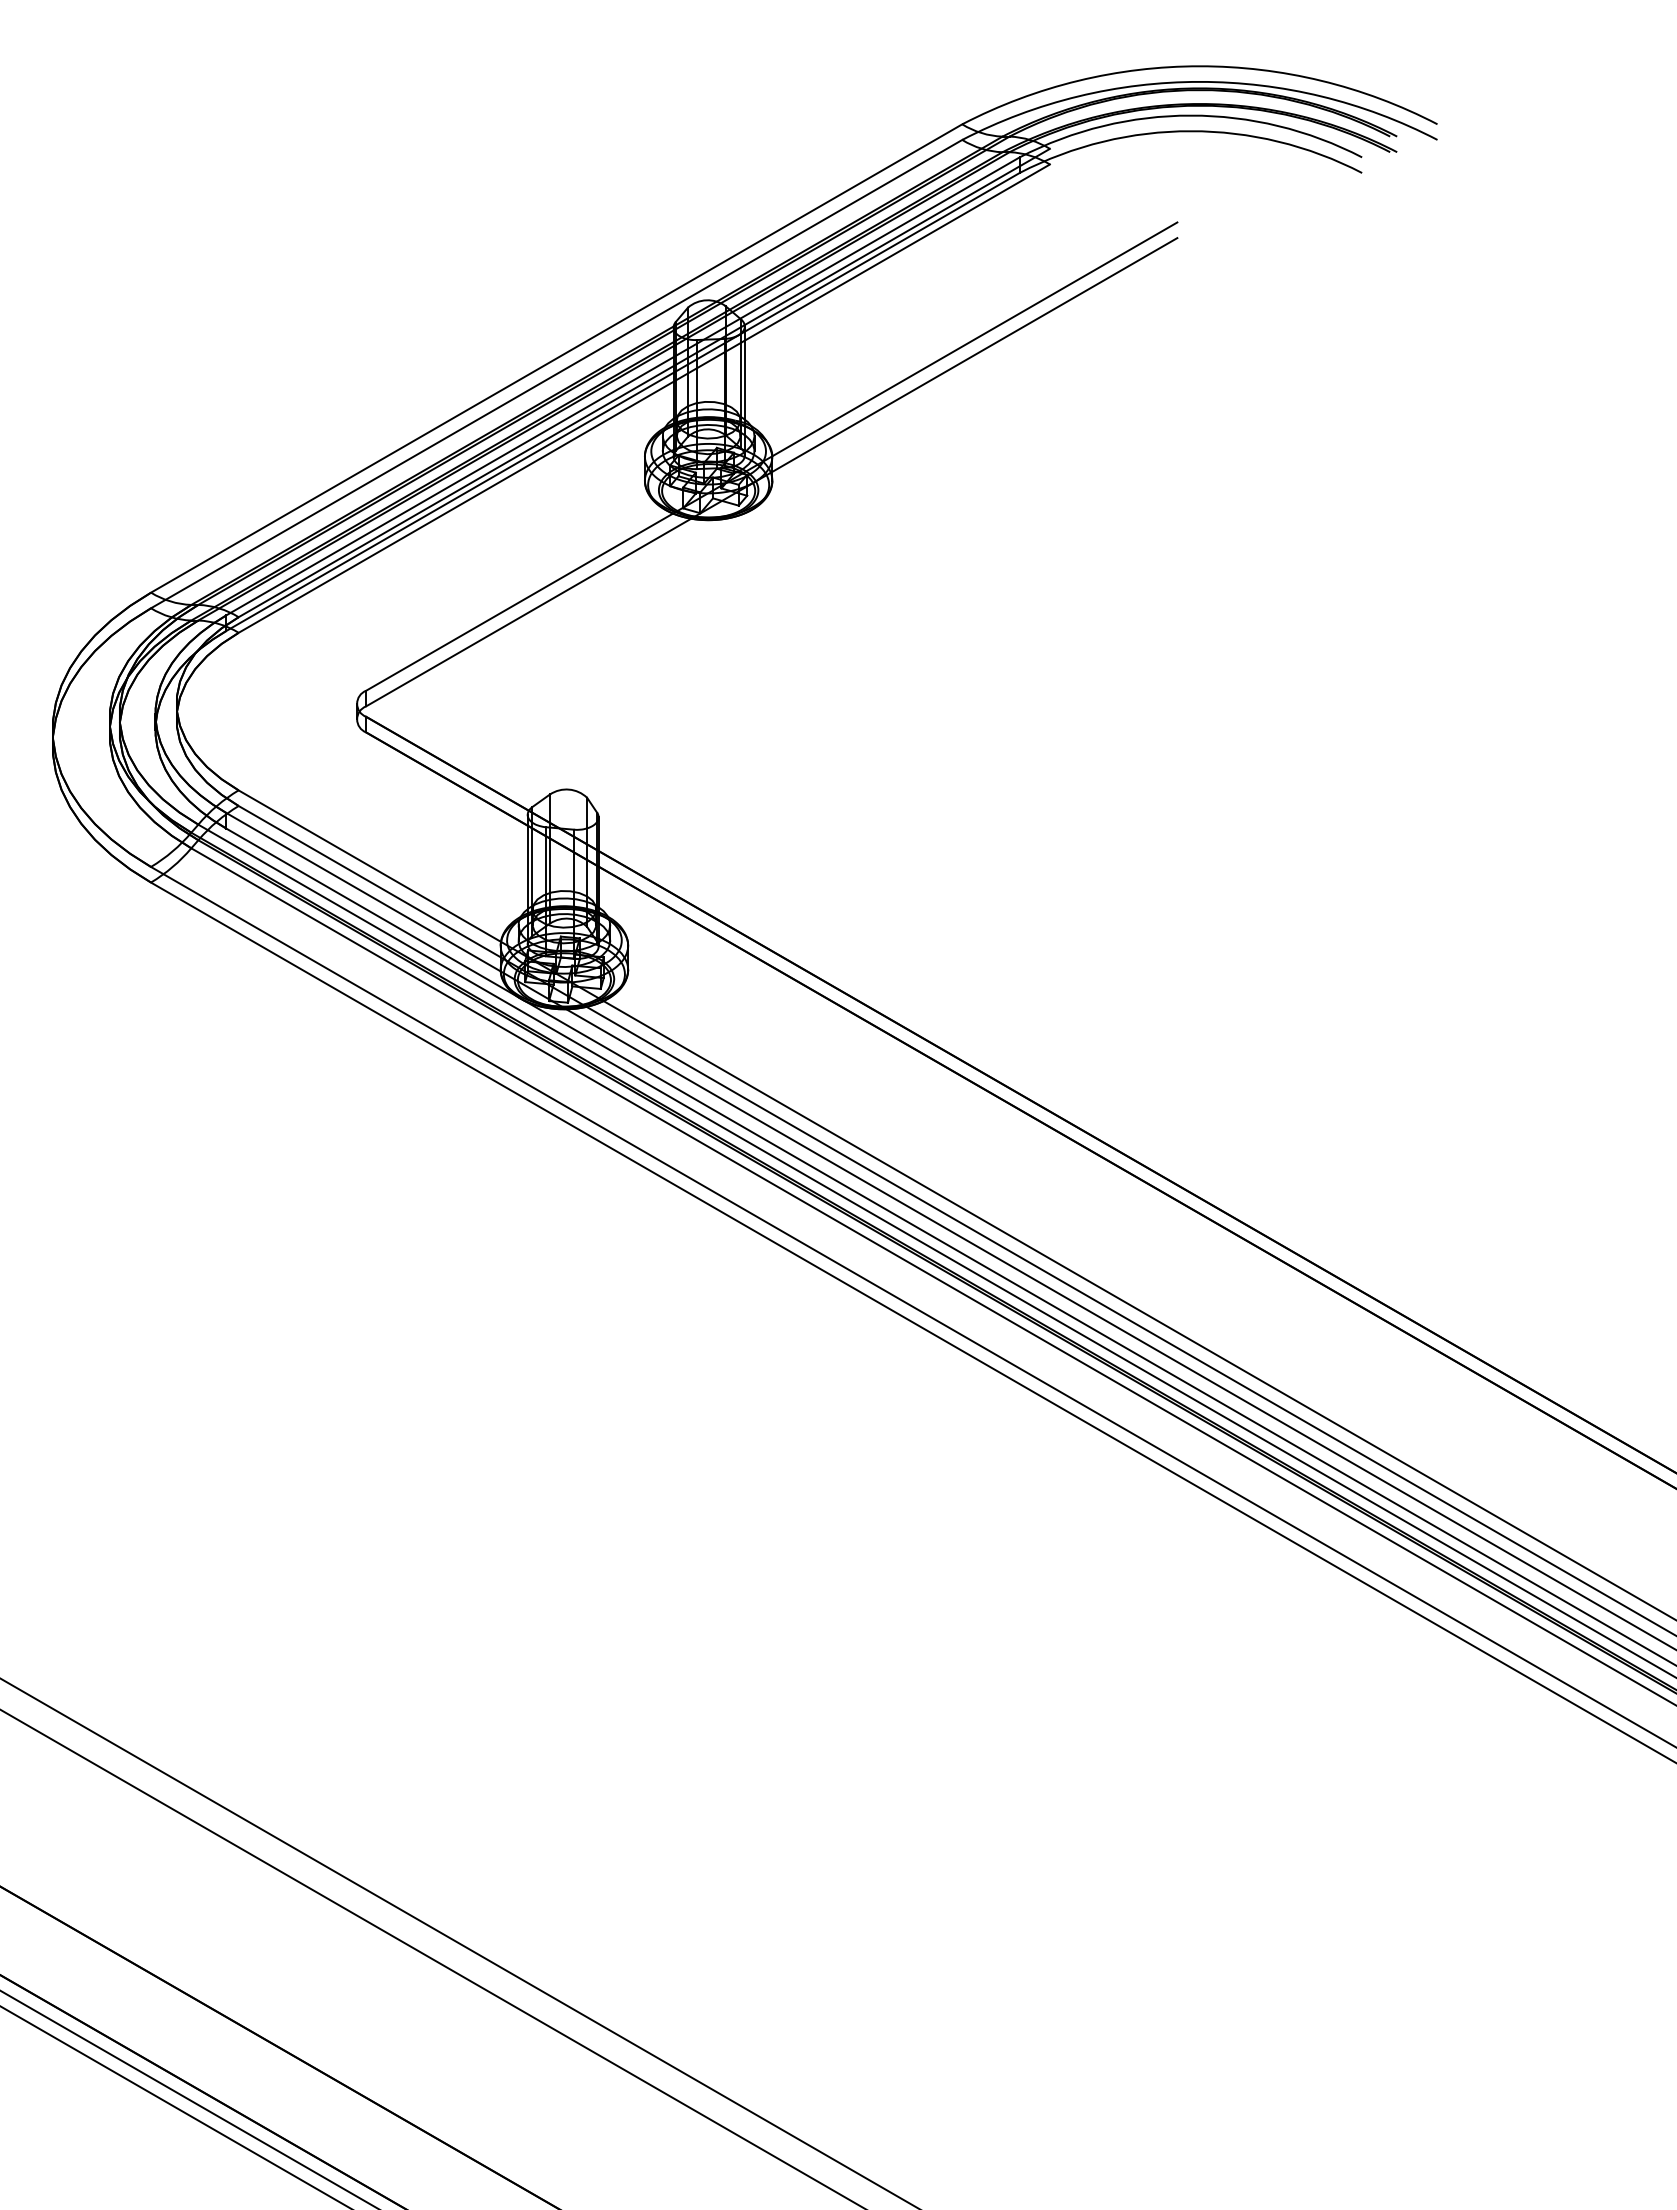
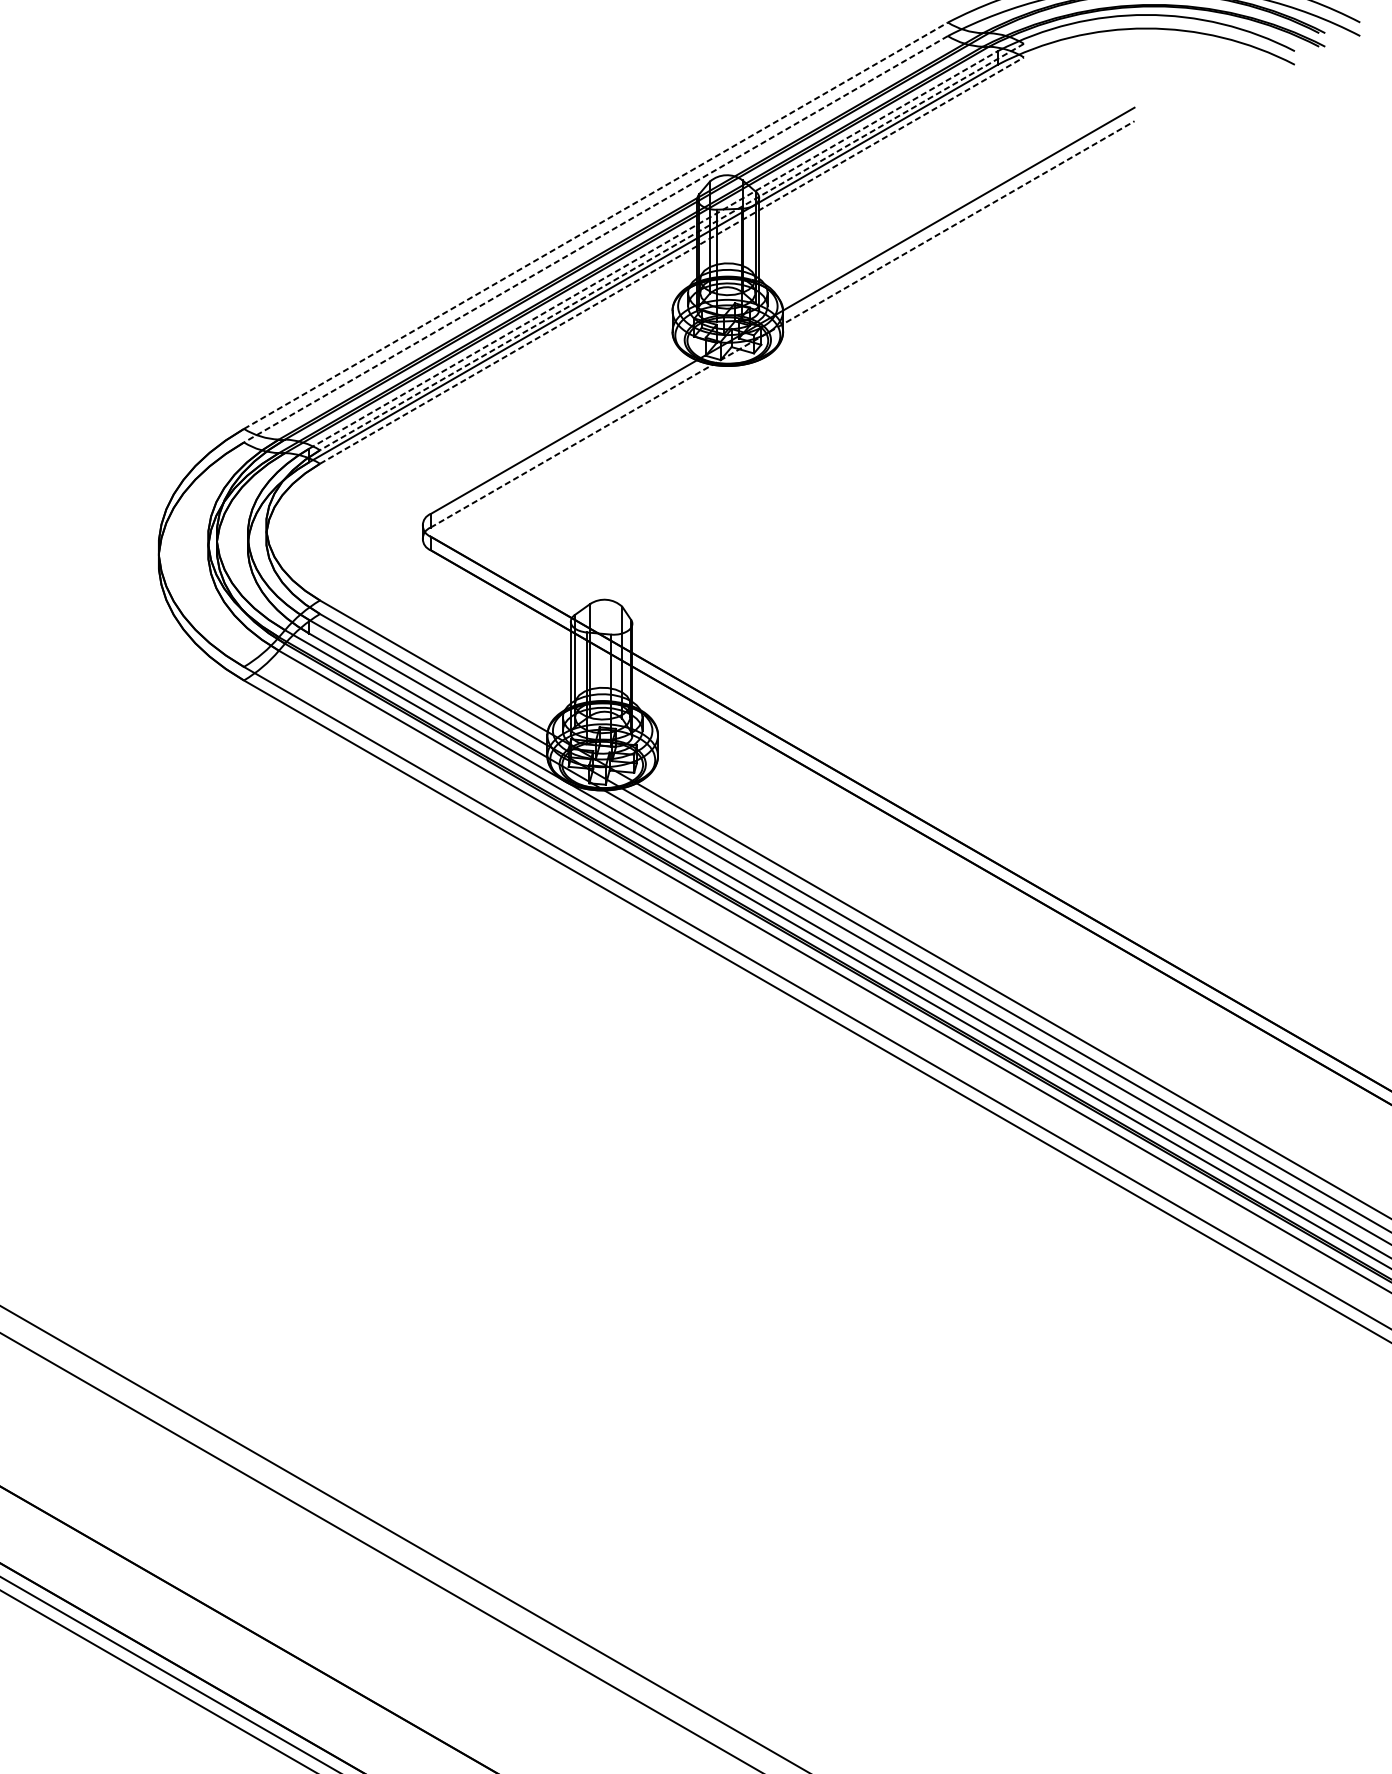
line: (557, 358) -> (596, 225), solid -> dashed
line: (556, 374) -> (595, 239), solid -> dashed
line: (643, 383) -> (671, 247), solid -> dashed
line: (623, 386) -> (653, 250), solid -> dashed
line: (644, 398) -> (672, 260), solid -> dashed
line: (772, 471) -> (783, 323), solid -> dashed

